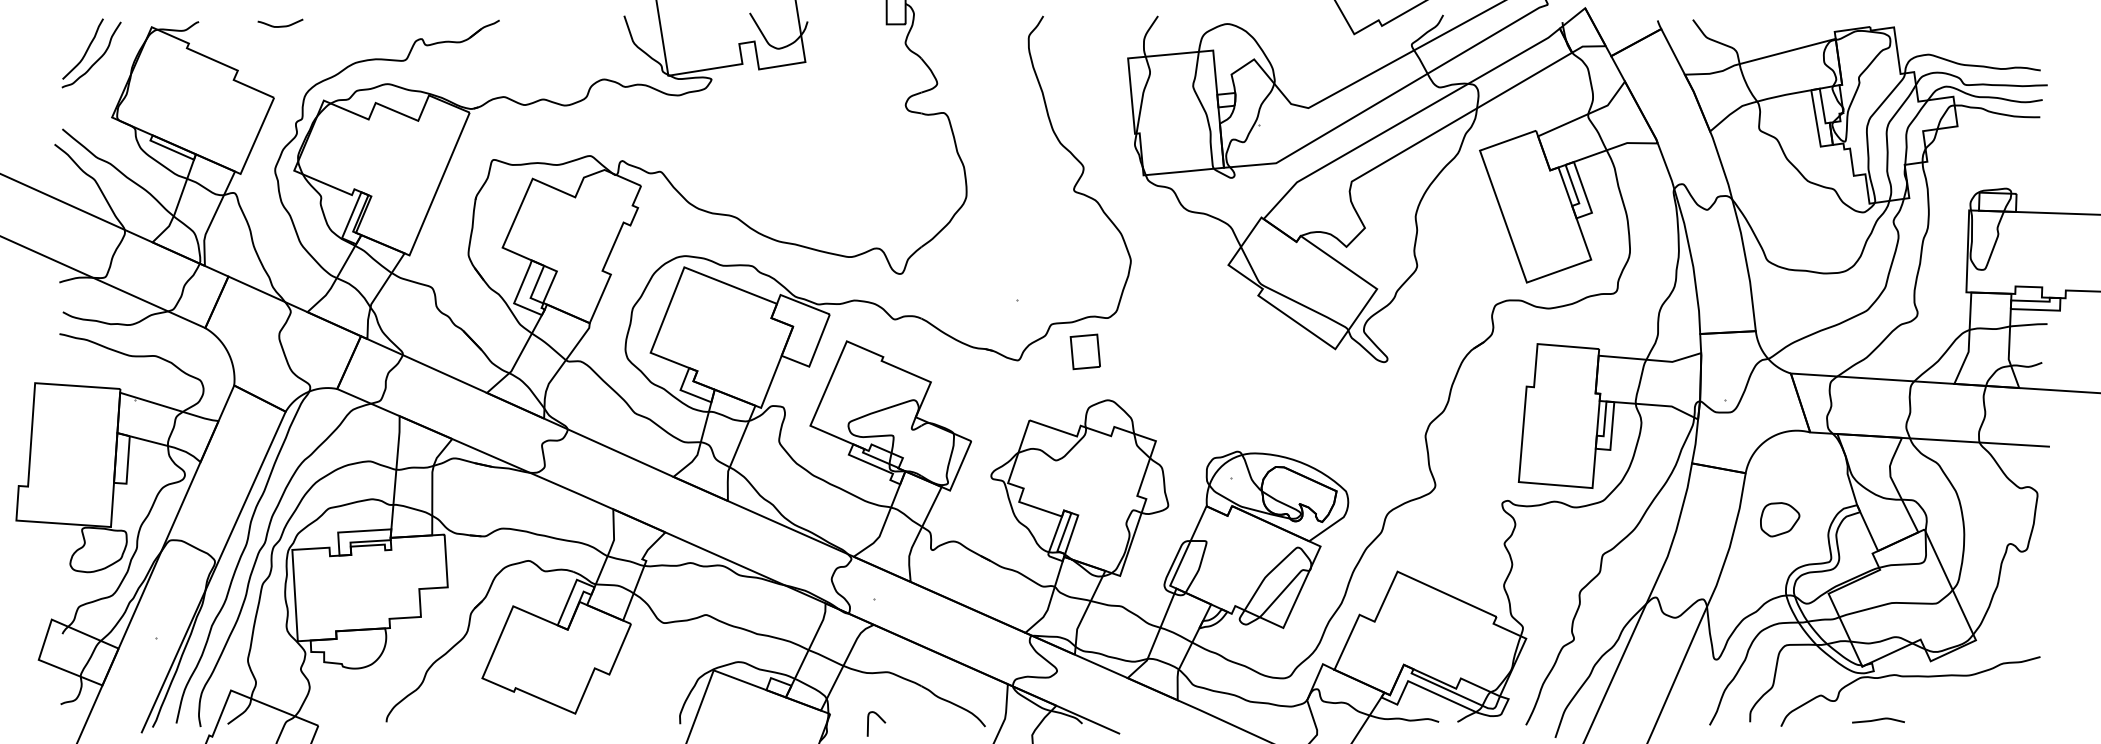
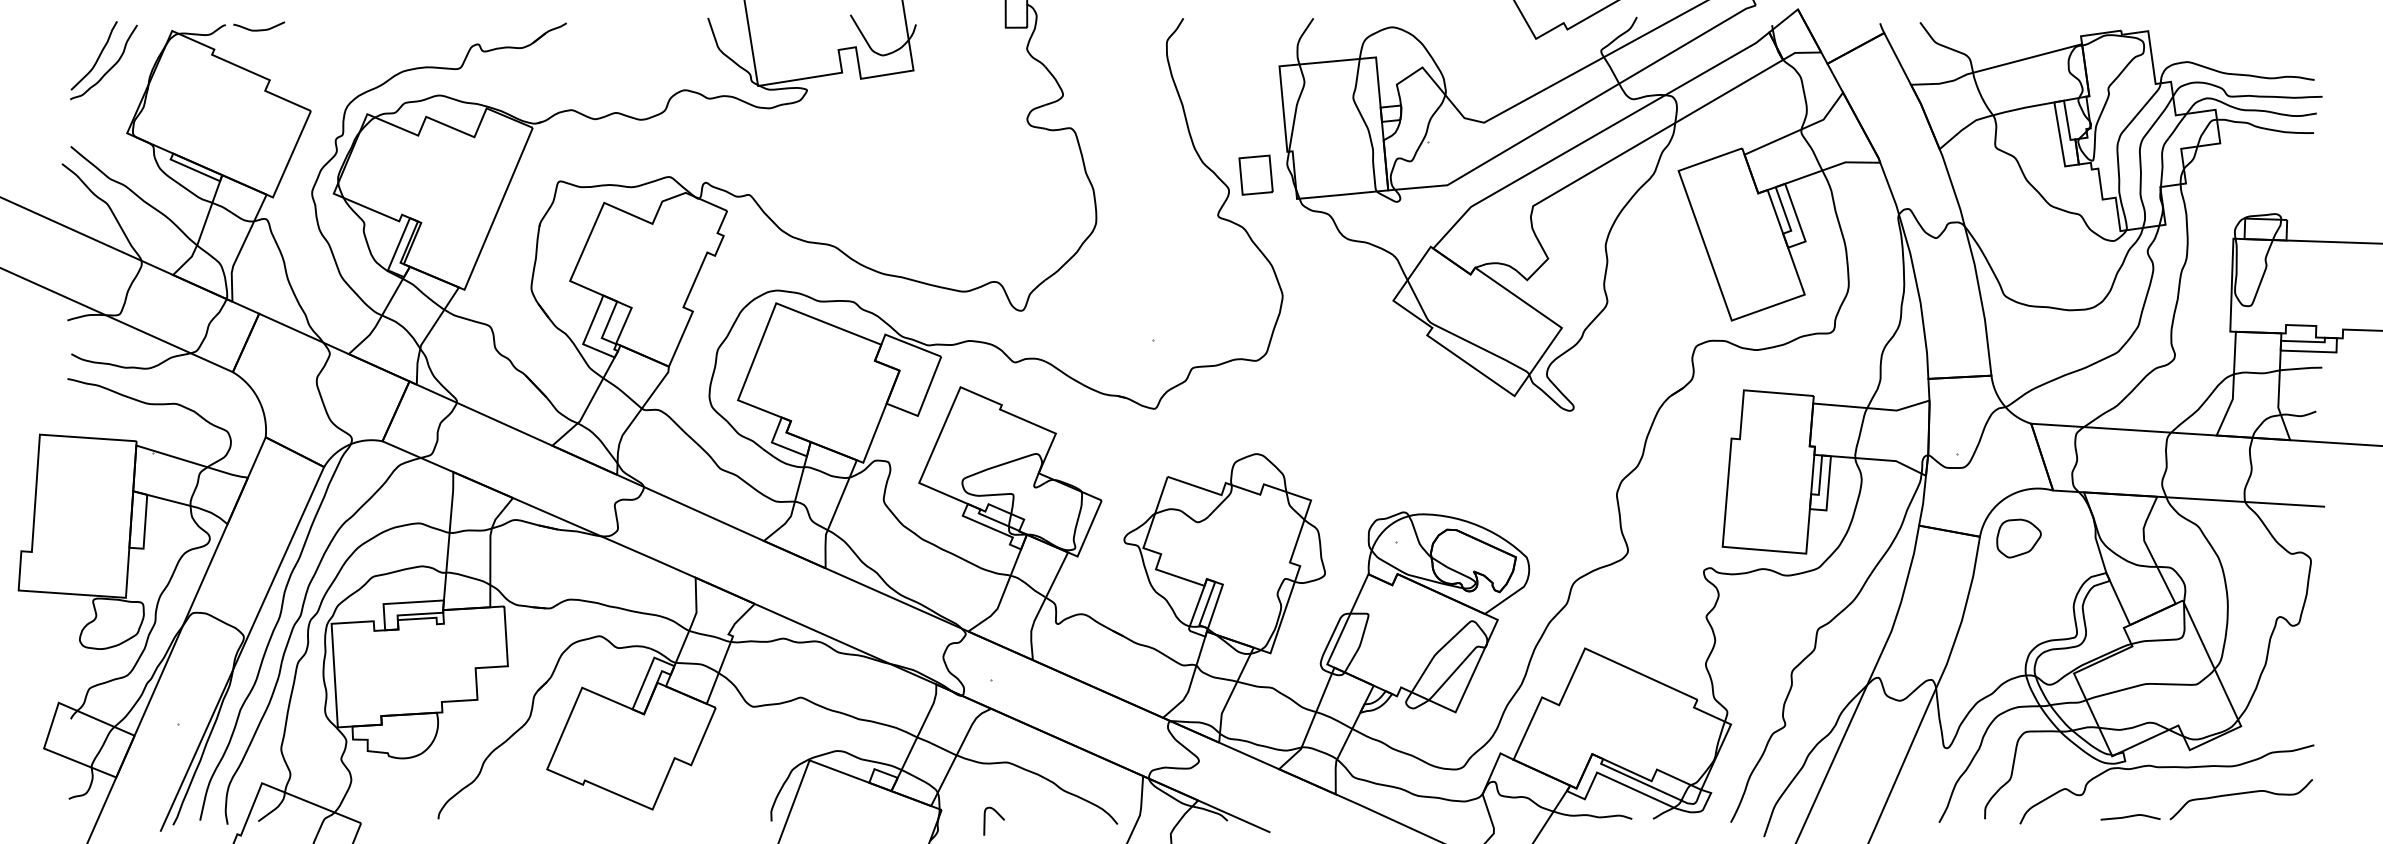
curve: (280, 25) -> (259, 29), moved
part: (1084, 351) -> (1255, 174), moved
part: (1779, 519) -> (2018, 538), moved
curve: (1976, 700) -> (2241, 794), added

